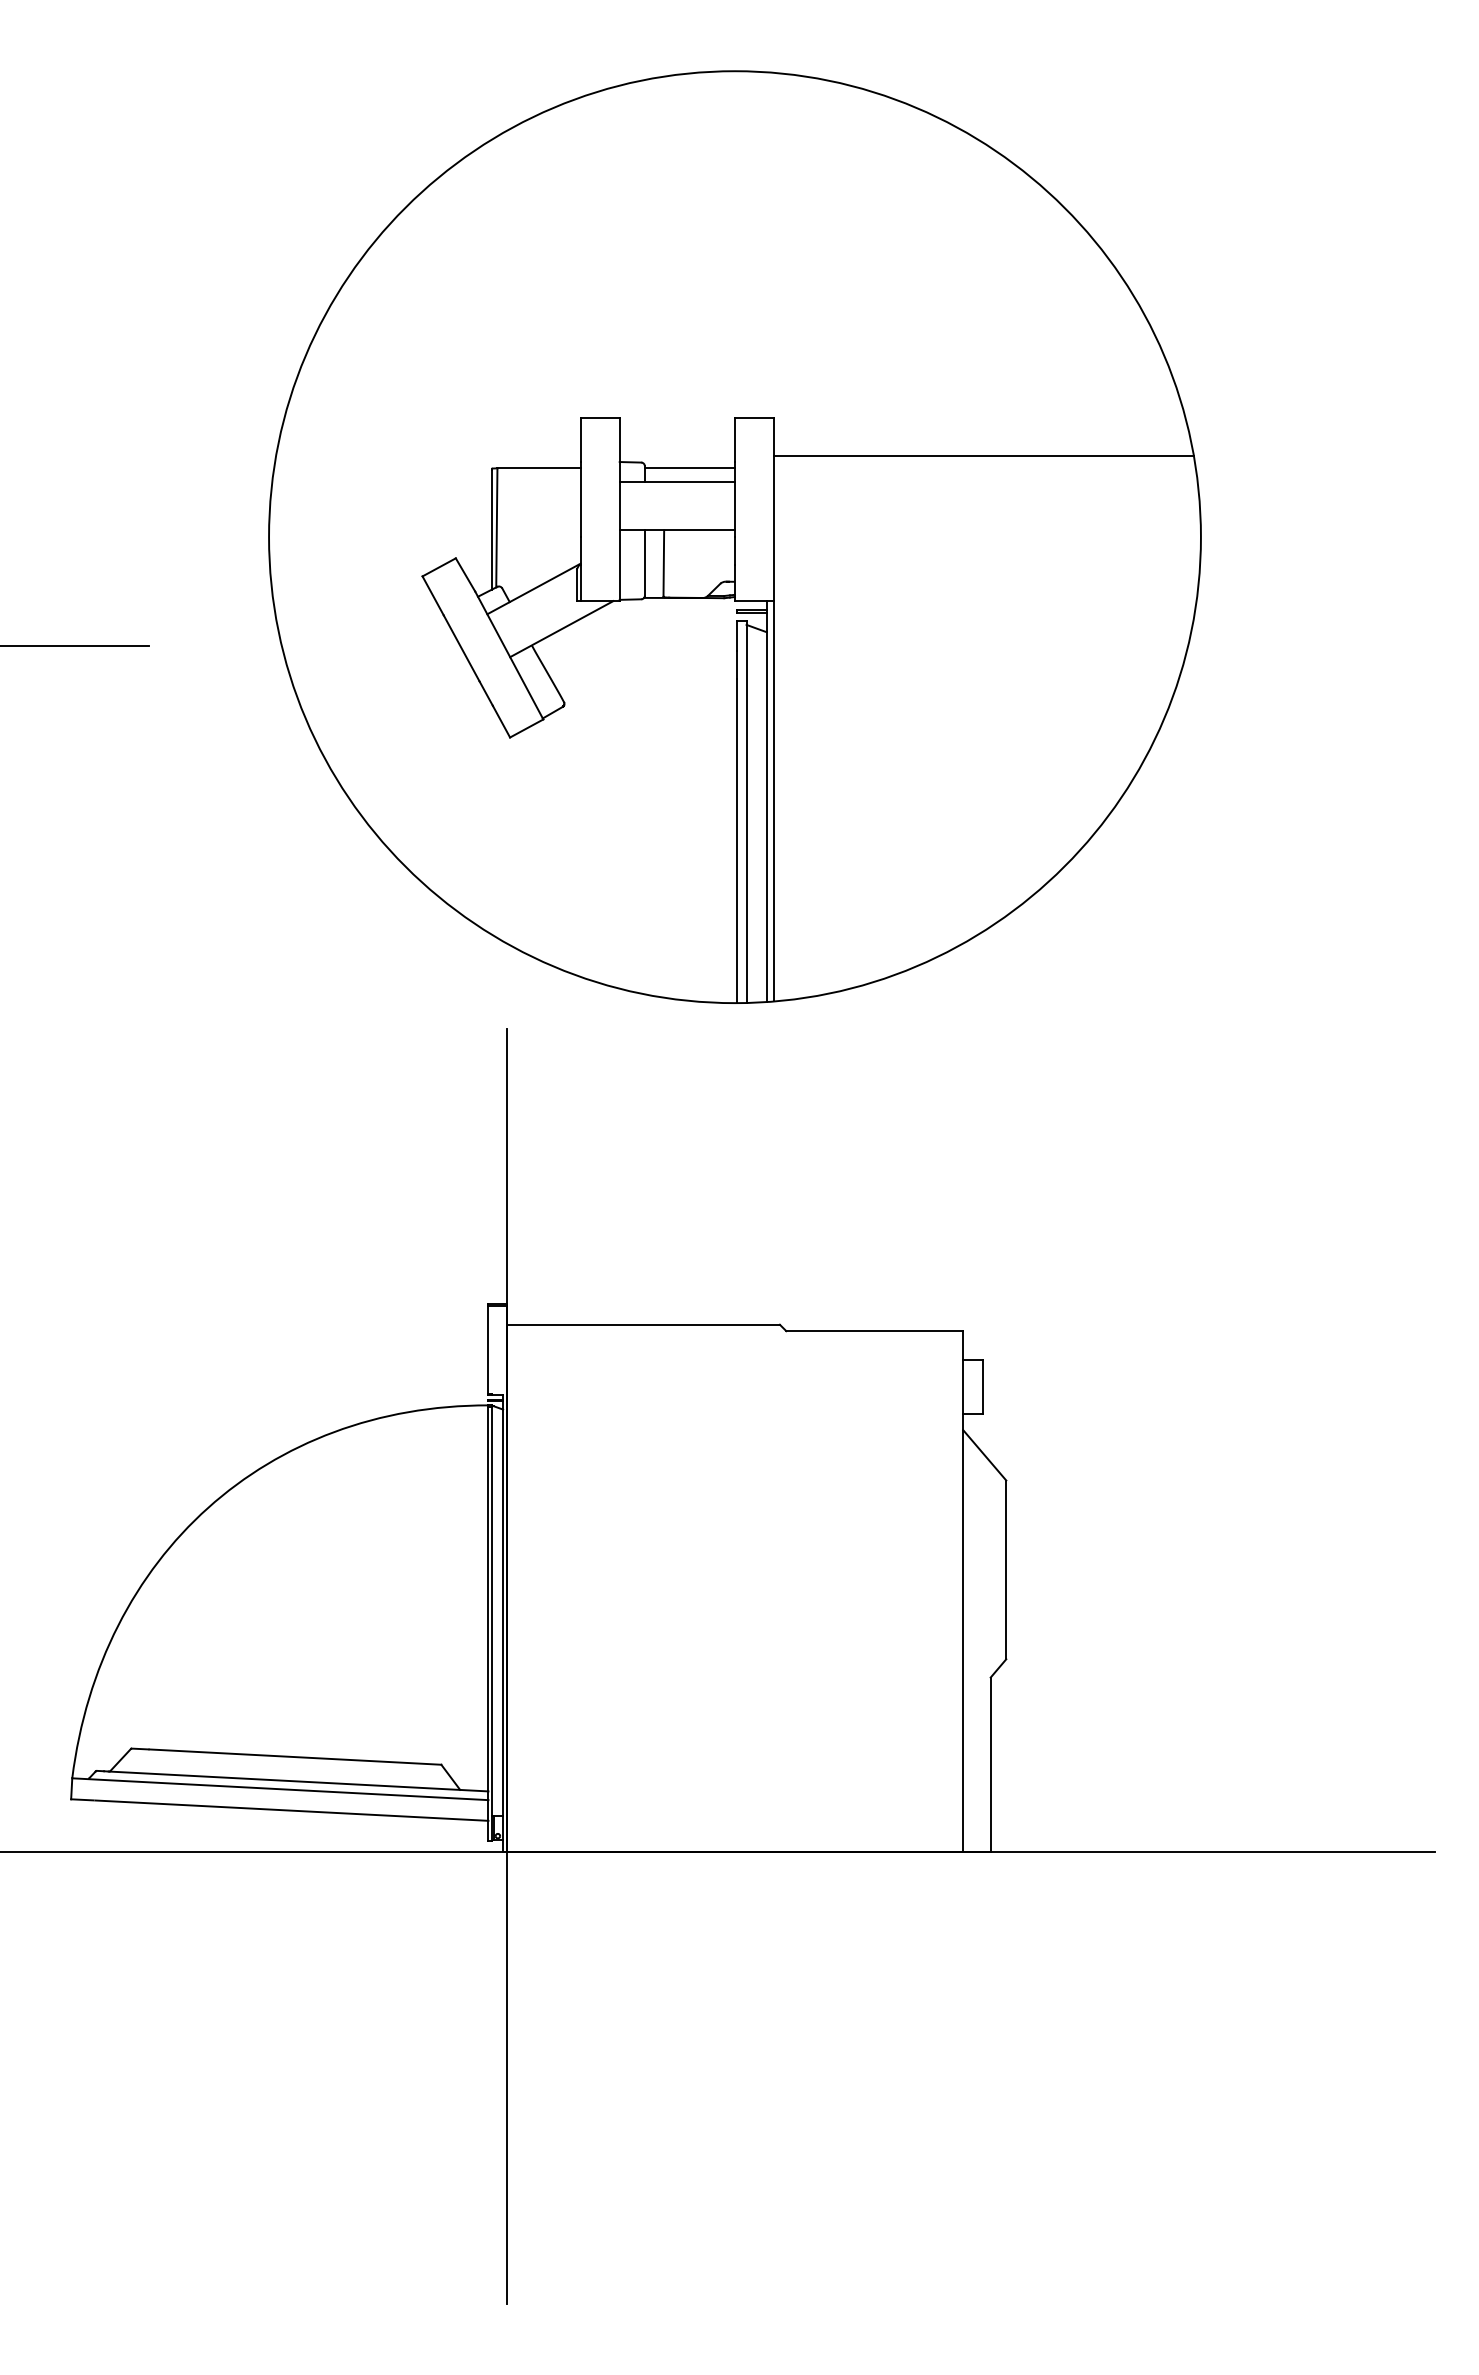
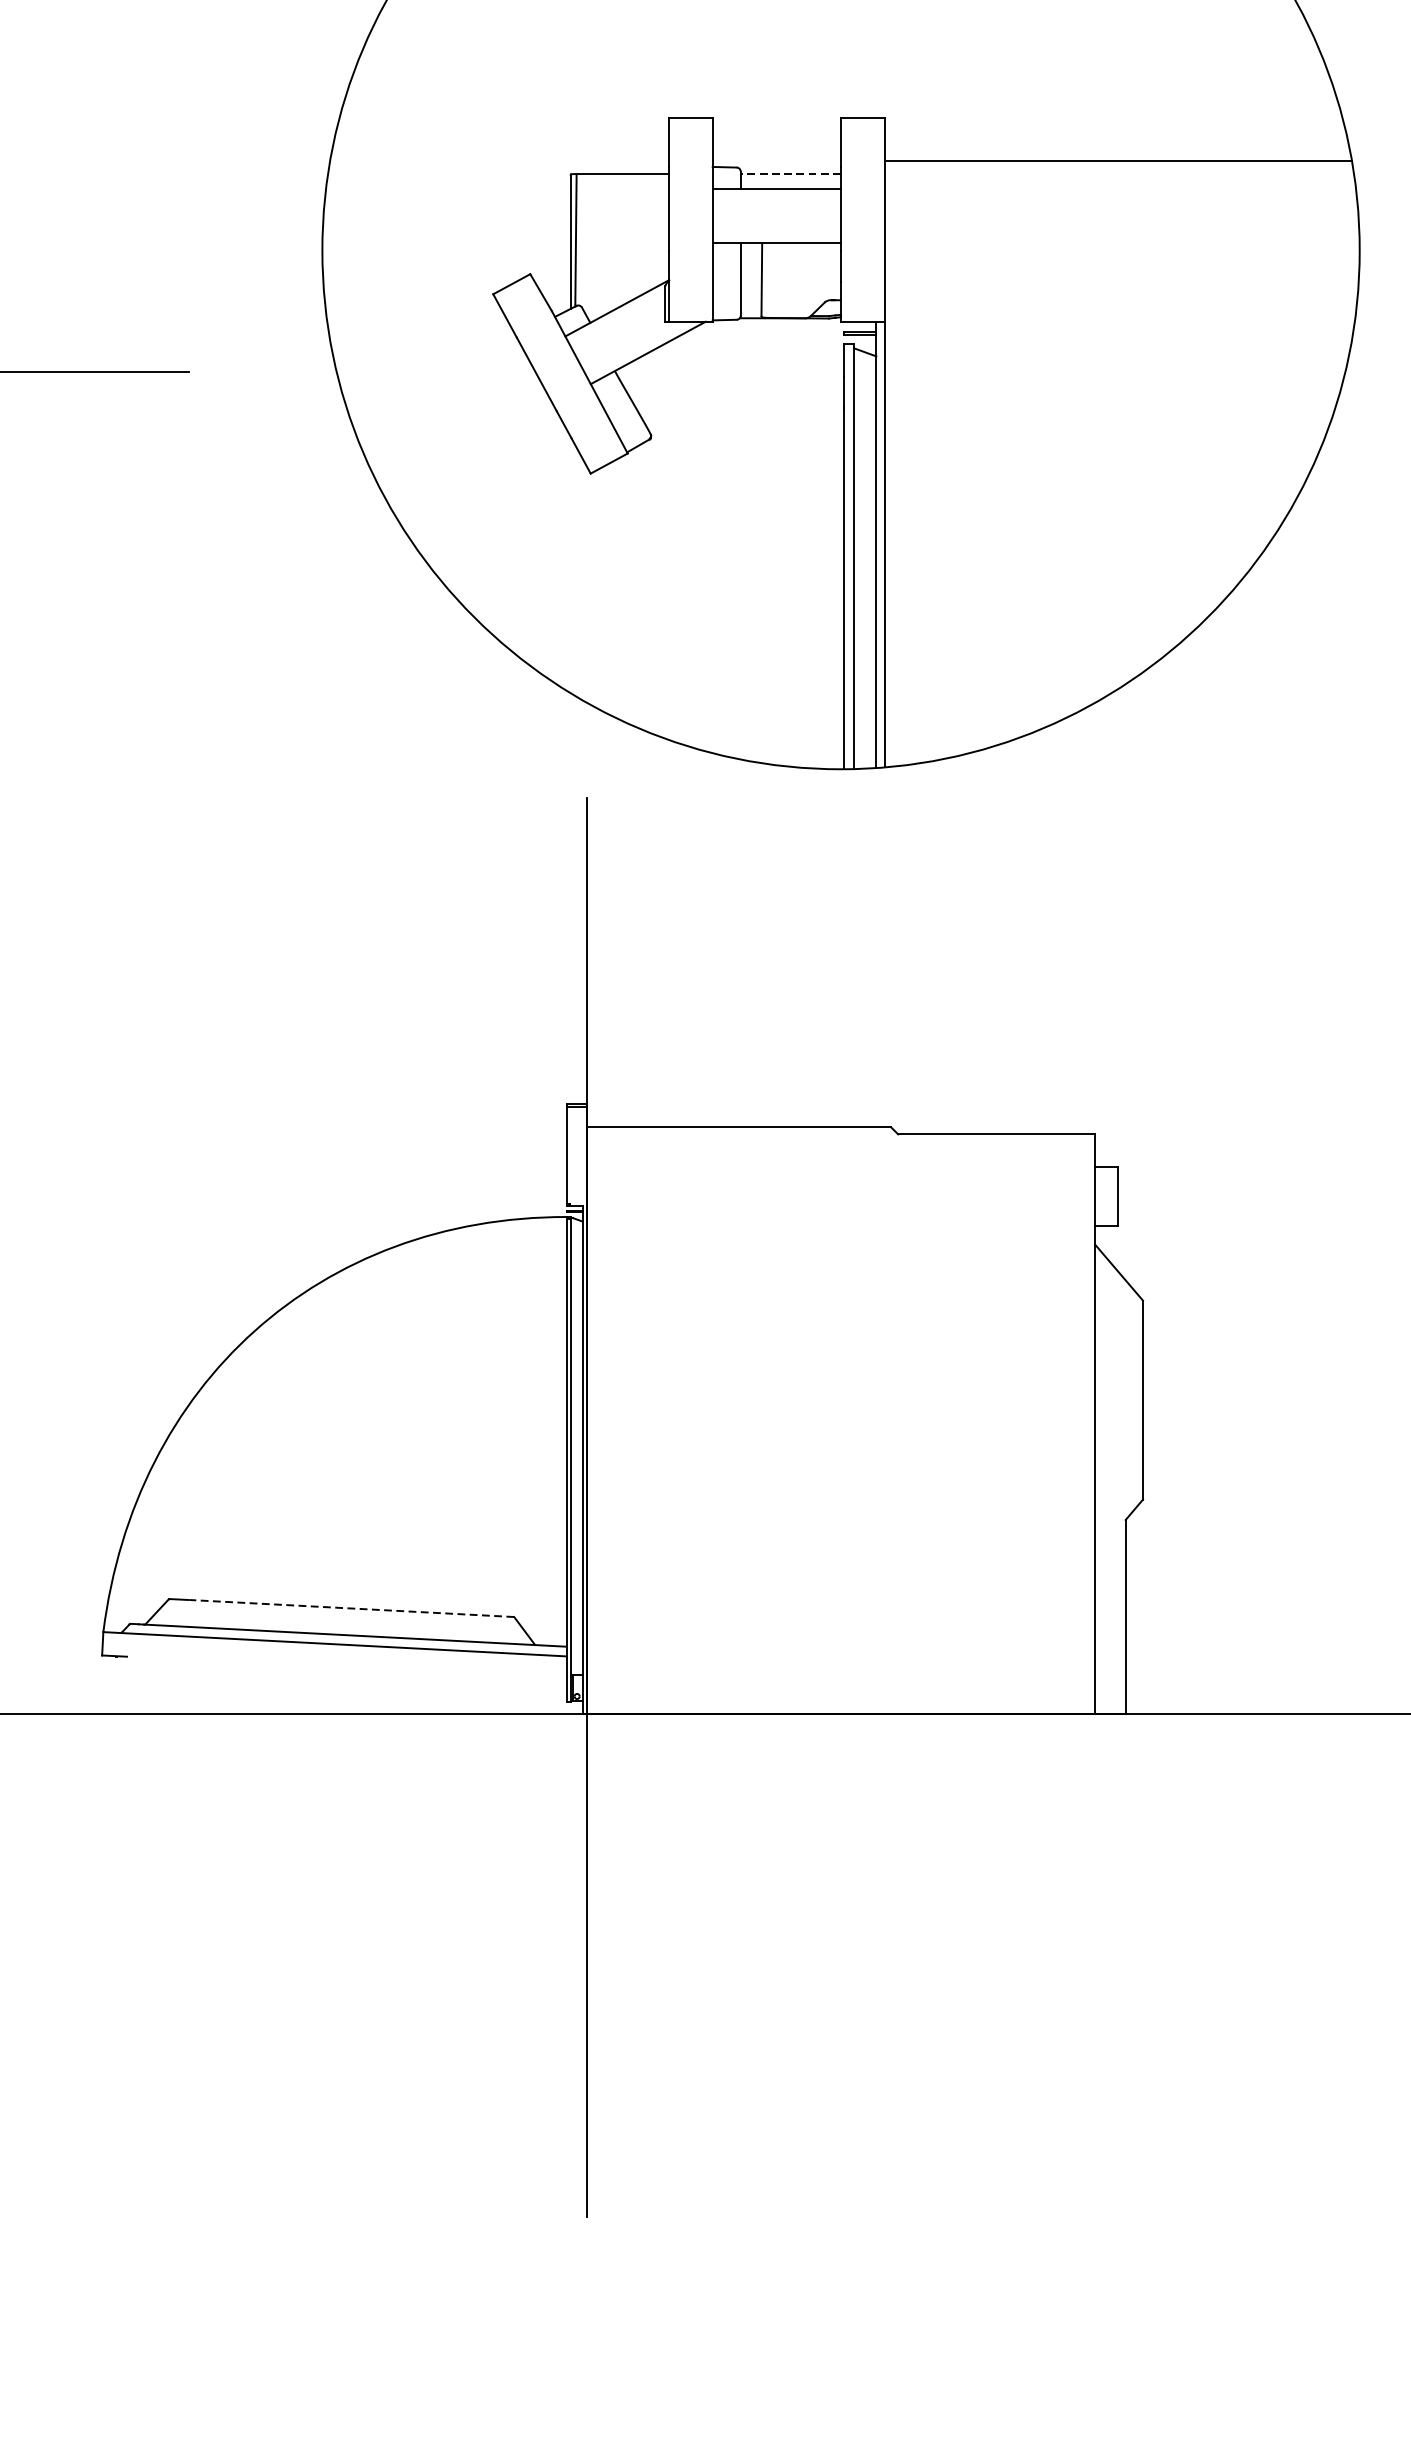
line: (689, 468) -> (790, 174), solid -> dashed
line: (294, 1757) -> (350, 1608), solid -> dashed
line: (291, 1810) -> (347, 1667), removed

